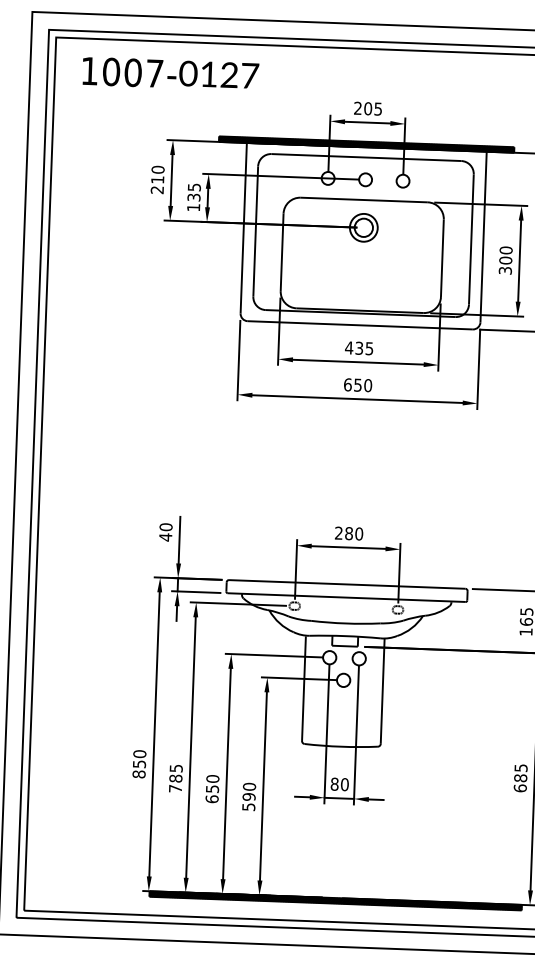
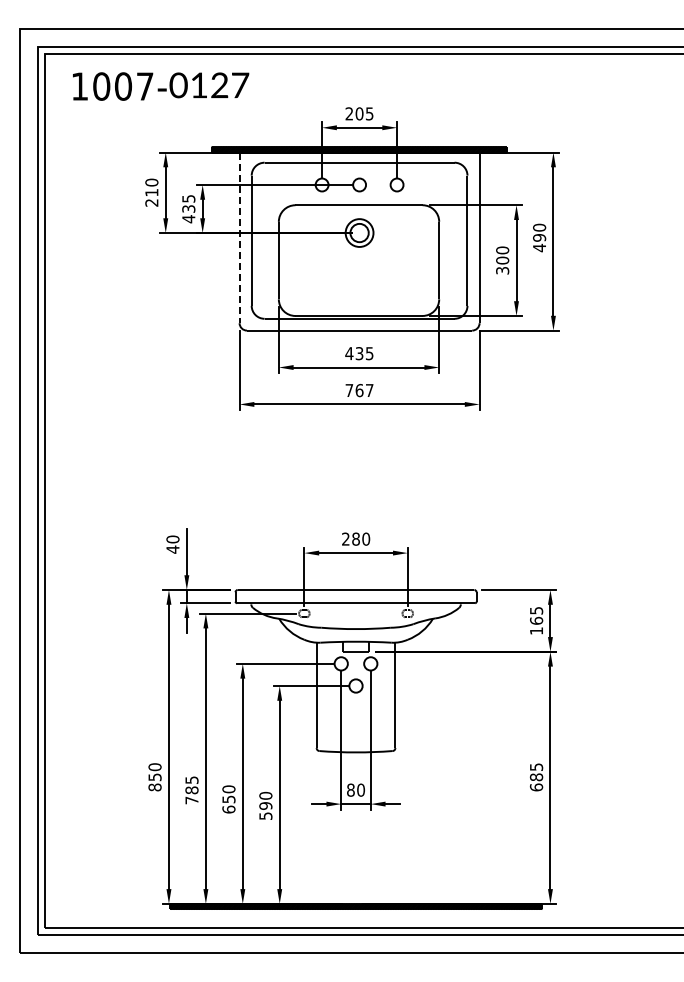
text: (193, 208) -> (188, 219), 135 -> 435
line: (243, 228) -> (239, 238), solid -> dashed
text: (357, 385) -> (359, 390), 650 -> 767

